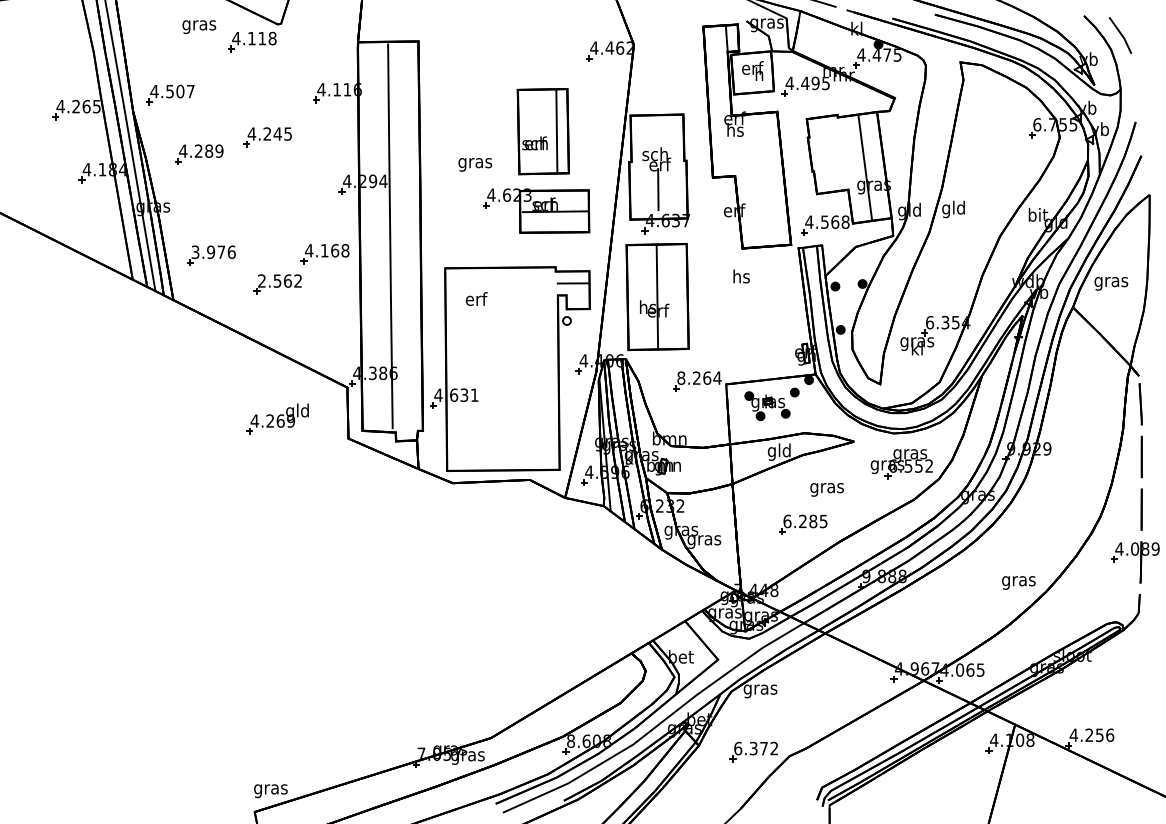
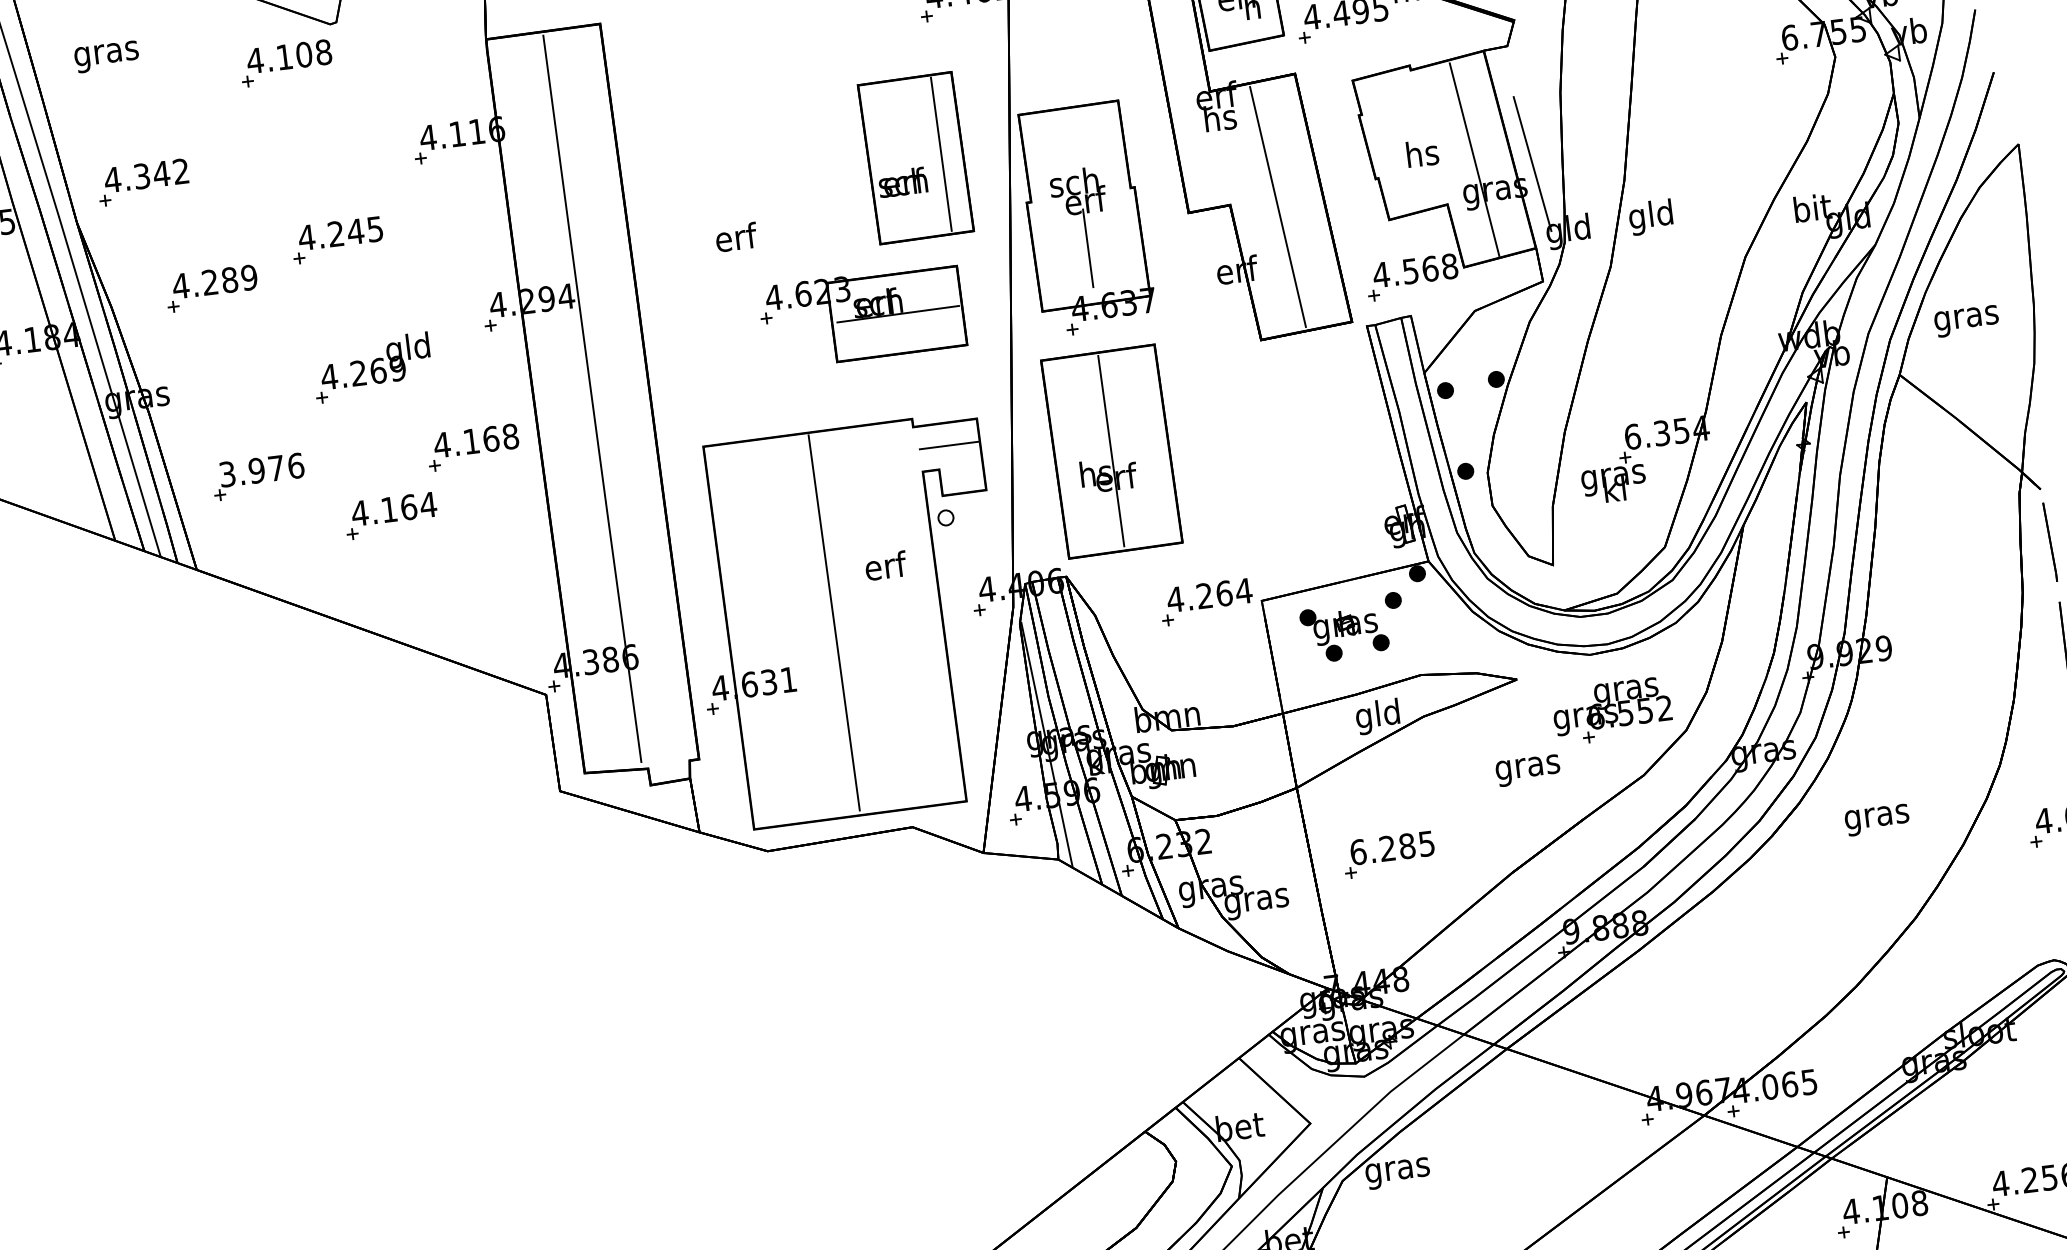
text: (199, 26) -> (107, 55), moved
text: (262, 38) -> (304, 54), 4.118 -> 4.108
text: (180, 91) -> (161, 173), 4.507 -> 4.342
part: (542, 131) -> (914, 158), moved
text: (475, 162) -> (736, 239), gras -> erf
line: (894, 174) -> (1531, 164), added
line: (759, 179) -> (1277, 205), added
text: (741, 276) -> (1422, 153), moved
text: (279, 280) -> (392, 508), 2.562 -> 4.164
text: (476, 298) -> (885, 564), moved
line: (501, 368) -> (833, 623), added
text: (681, 377) -> (1175, 598), 8.264 -> 4.264
part: (277, 418) -> (371, 366), moved
text: (826, 489) -> (1526, 770), moved
part: (803, 524) -> (1389, 854), moved
text: (1018, 582) -> (1876, 819), moved

